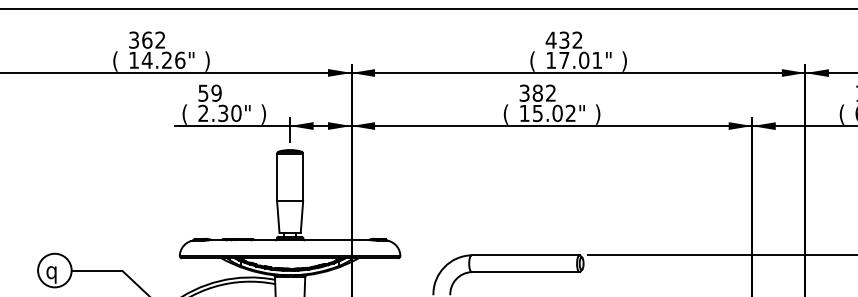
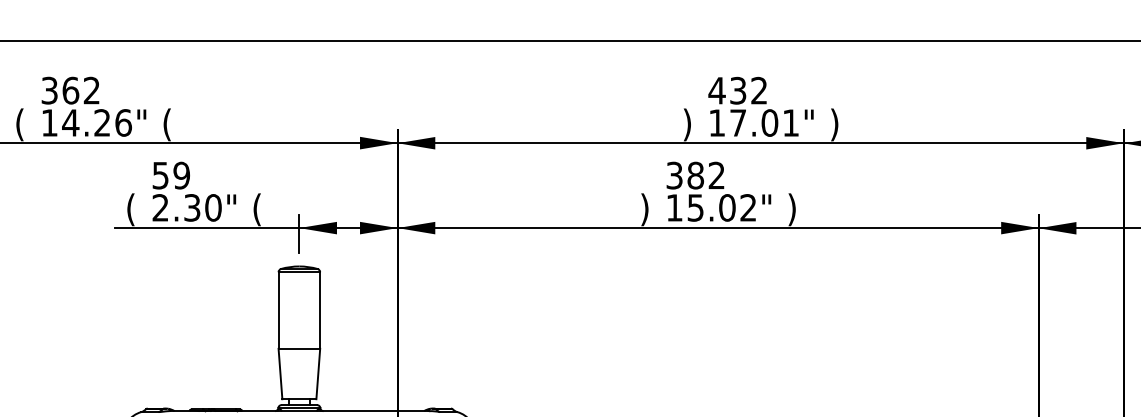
text: (207, 61) -> (167, 124), ) -> (
text: (532, 61) -> (687, 124), ( -> )
text: (263, 114) -> (256, 209), ) -> (
text: (505, 114) -> (643, 209), ( -> )

